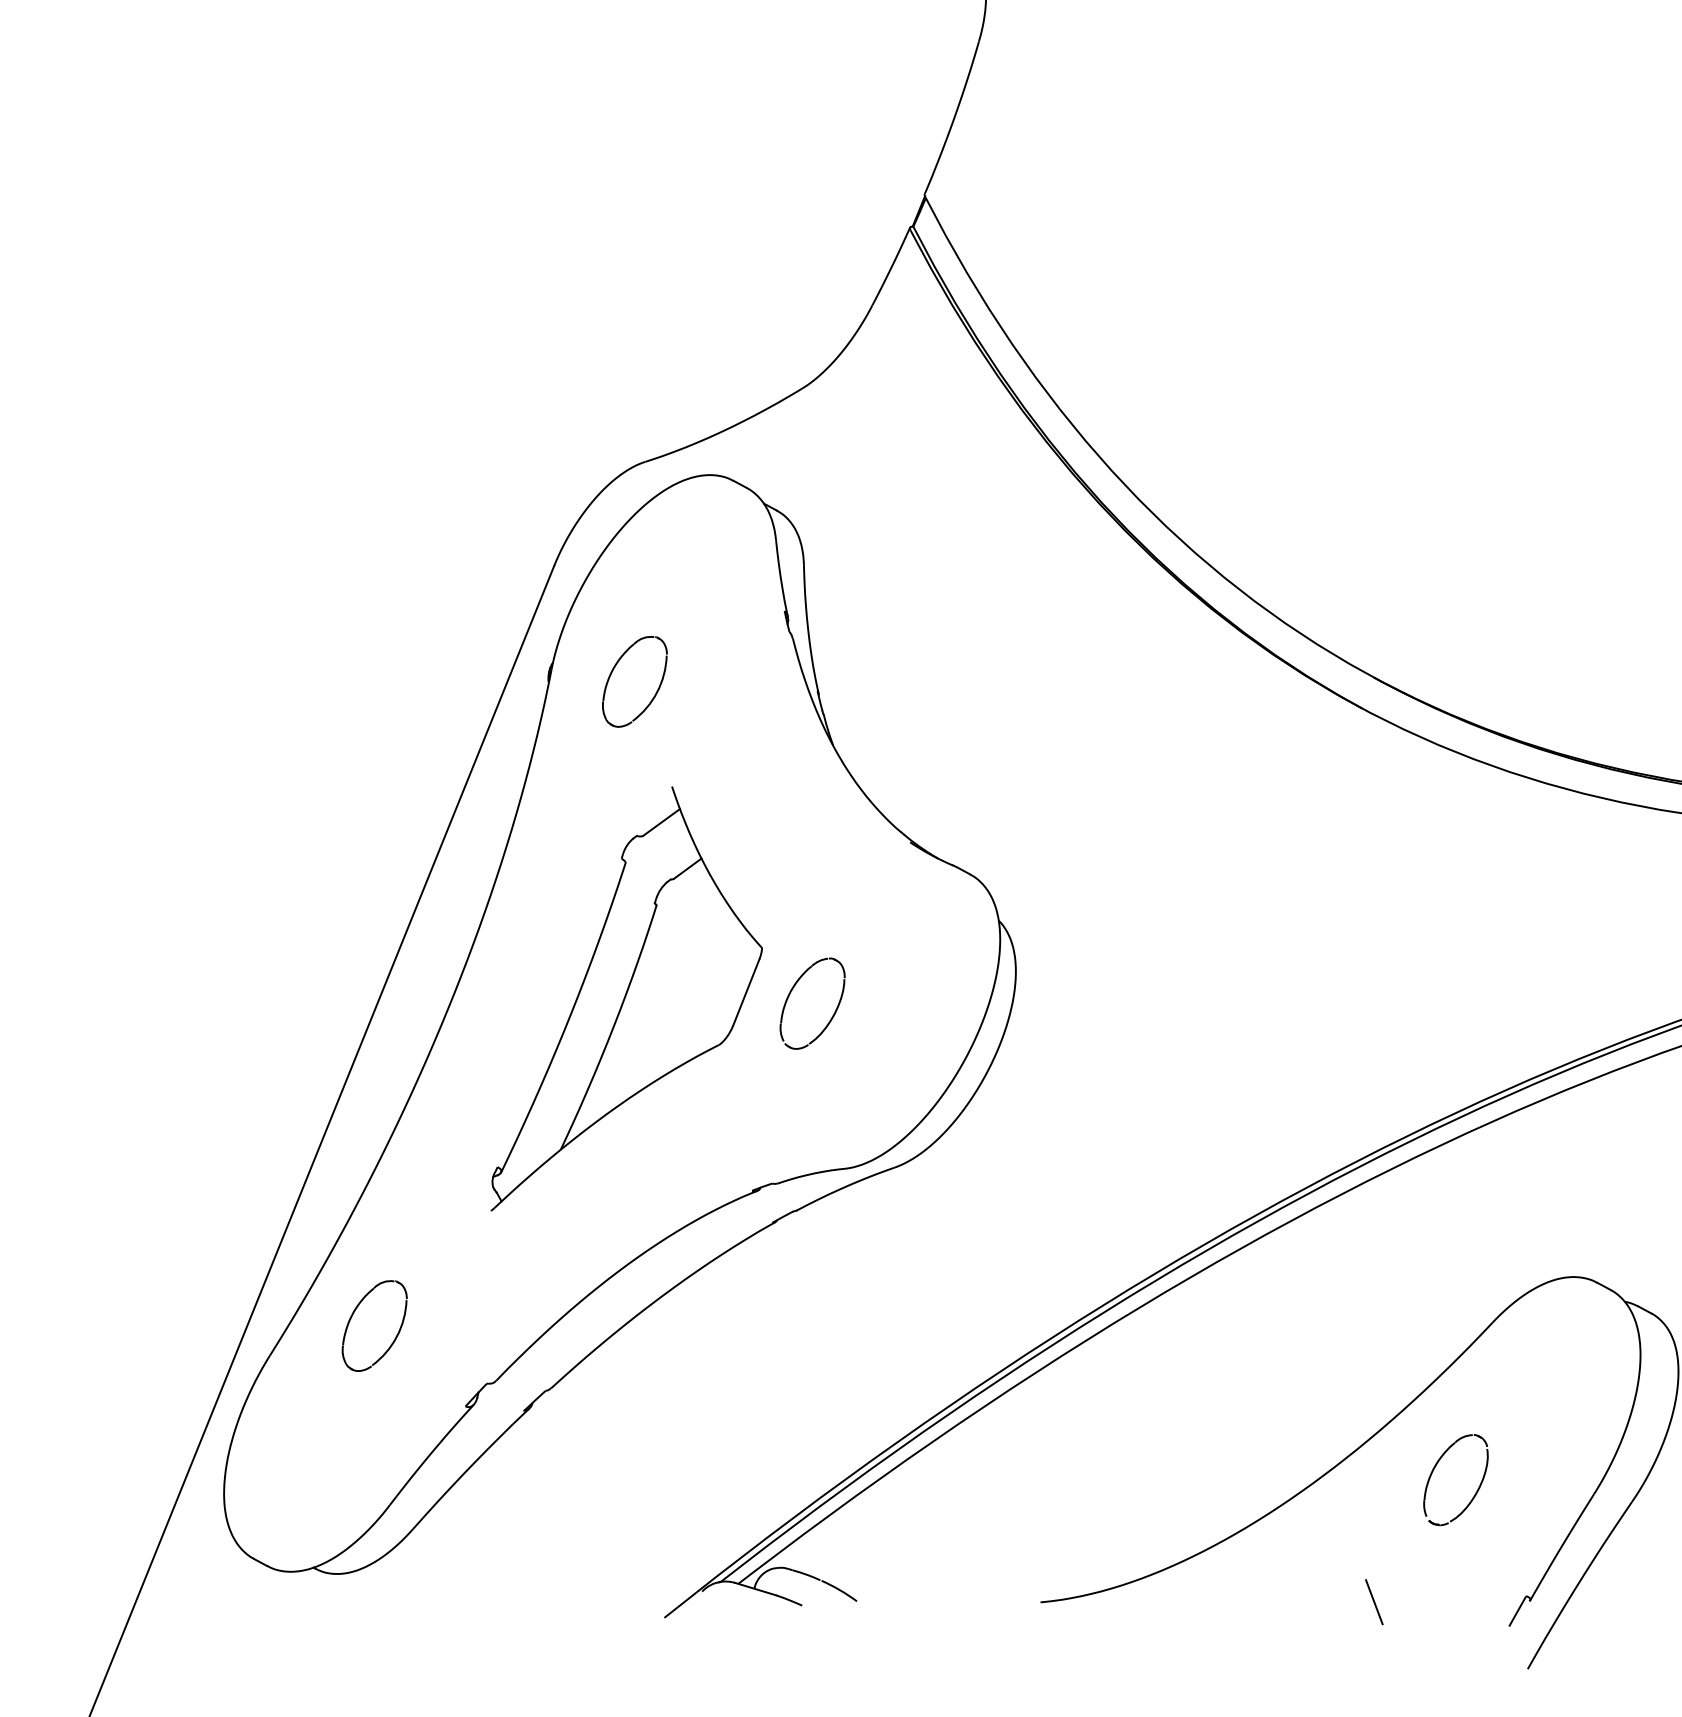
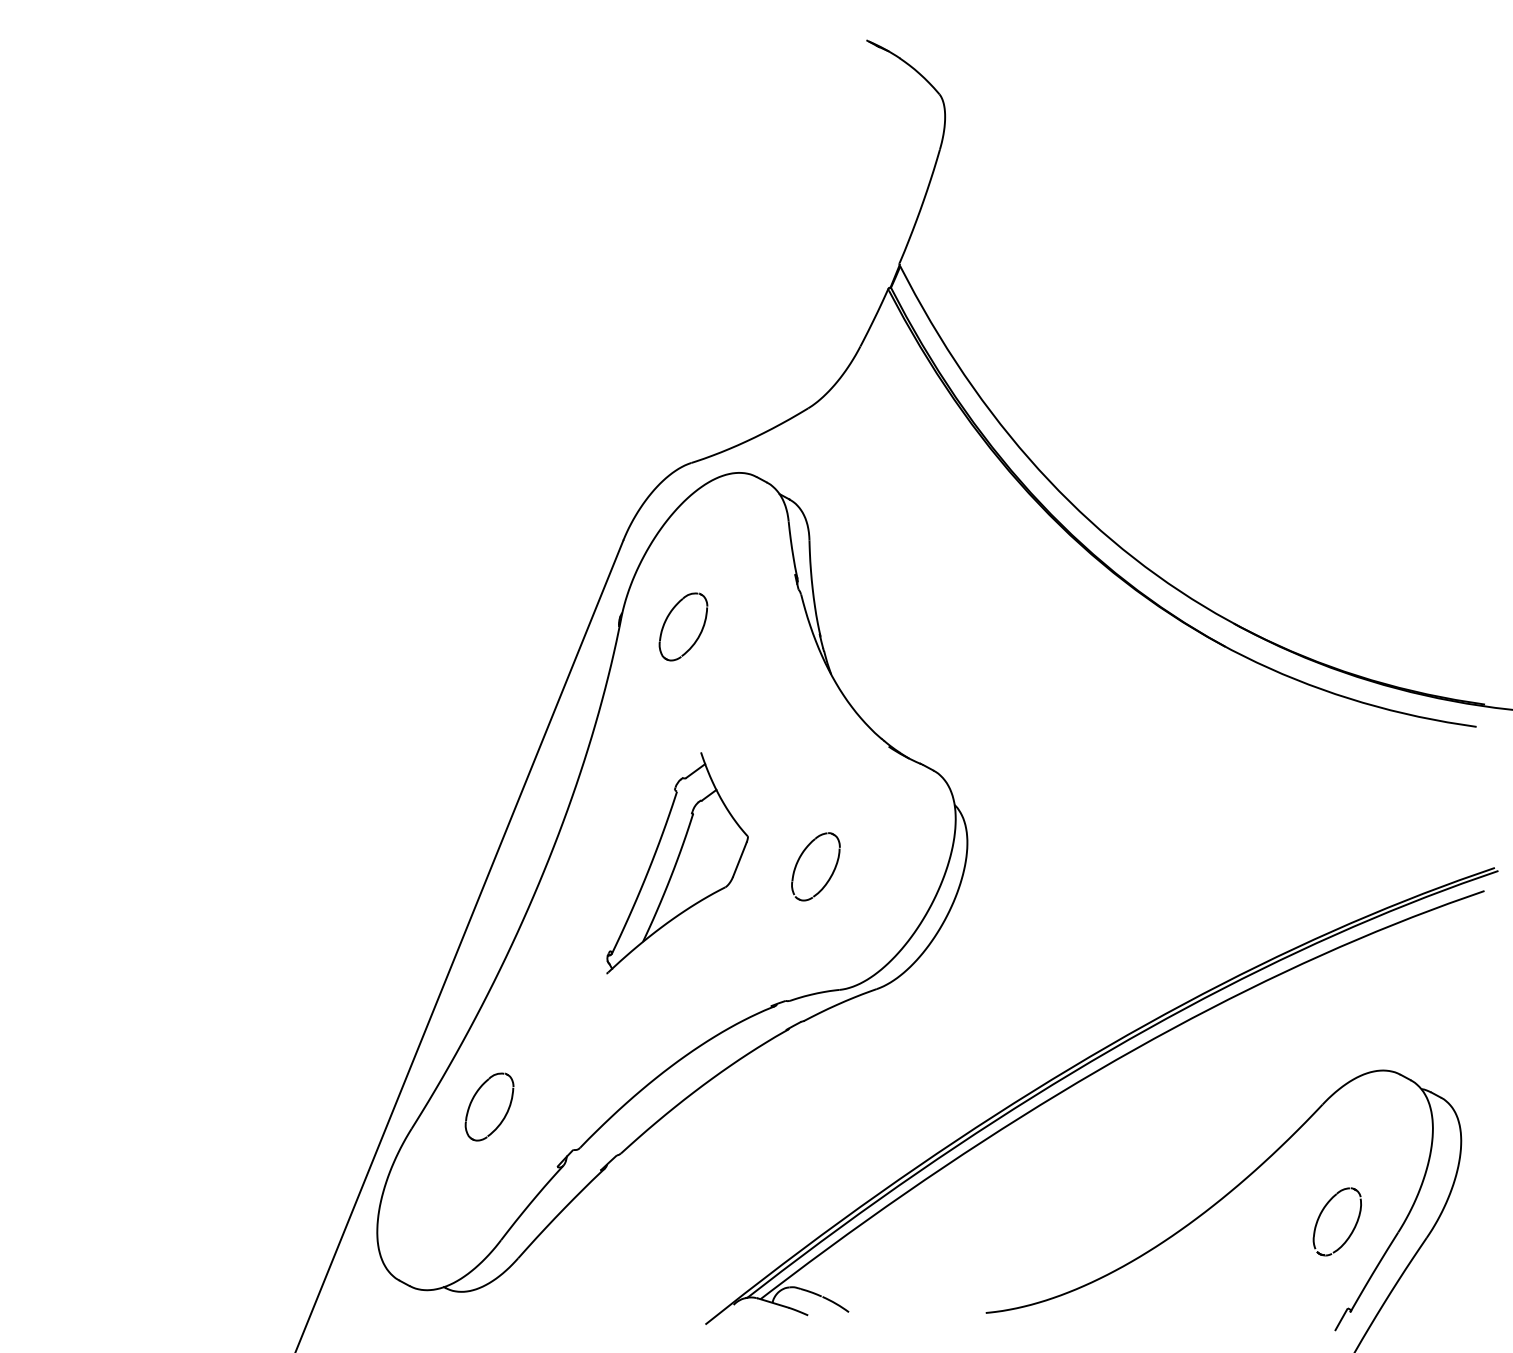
part: (626, 997) -> (677, 862), size x0.7
part: (1434, 1470) -> (1321, 1214), moved
line: (1374, 1601) -> (1234, 1312), removed

